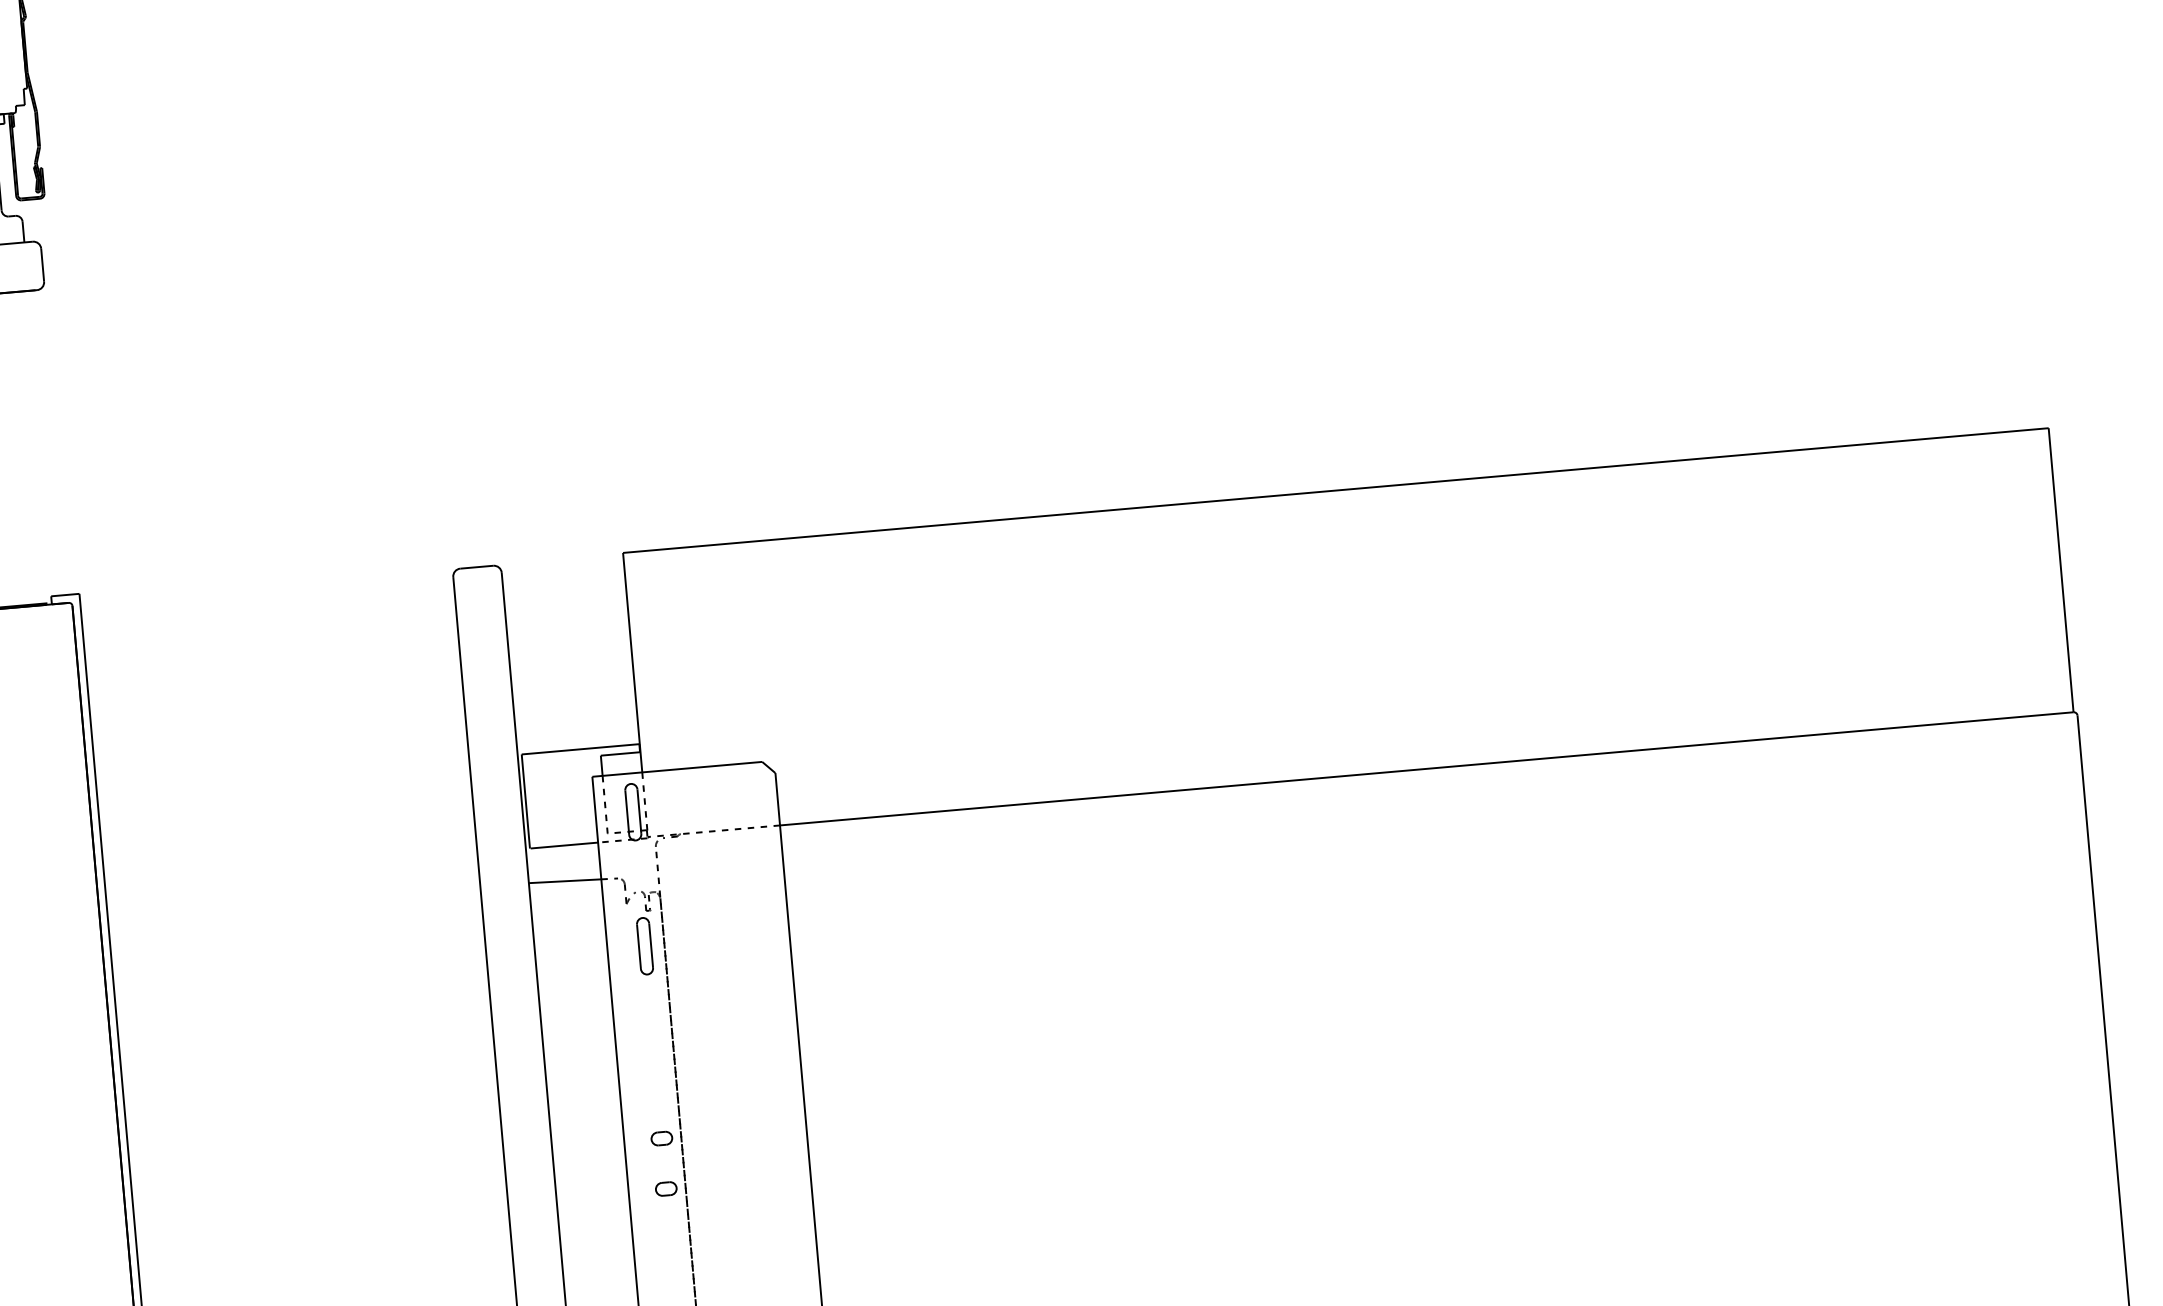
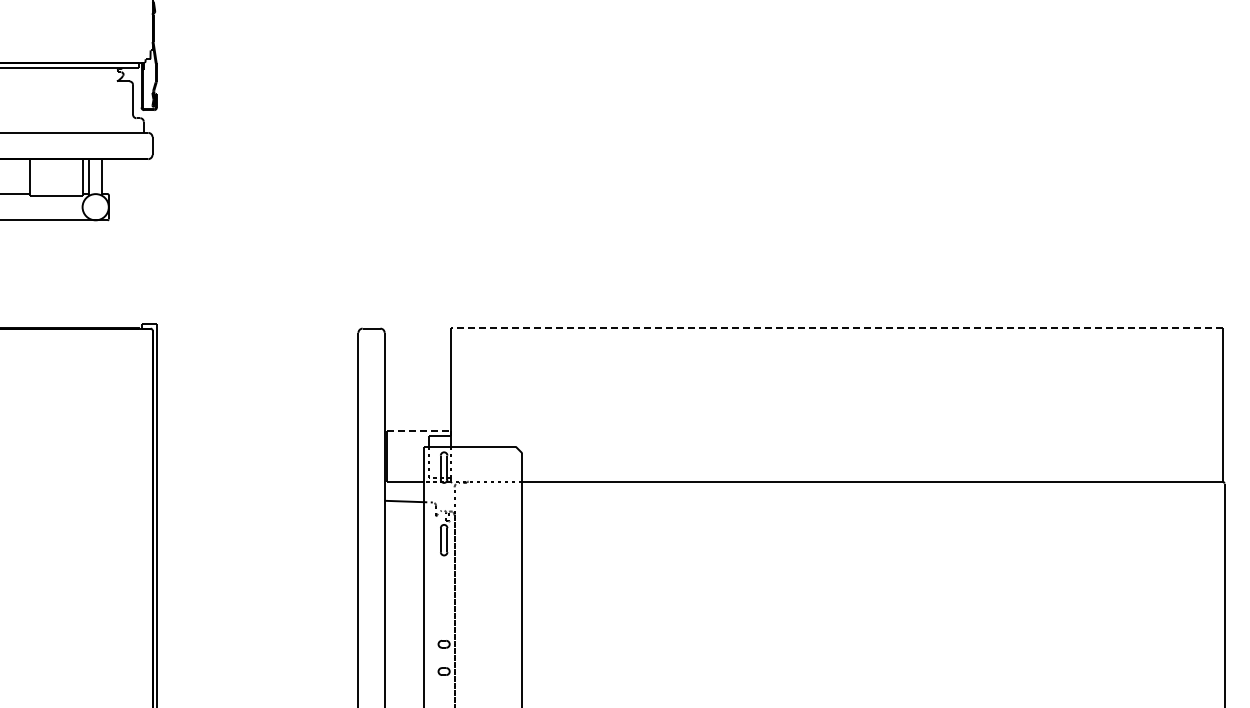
line: (1335, 489) -> (836, 327), solid -> dashed
line: (580, 749) -> (418, 431), solid -> dashed

